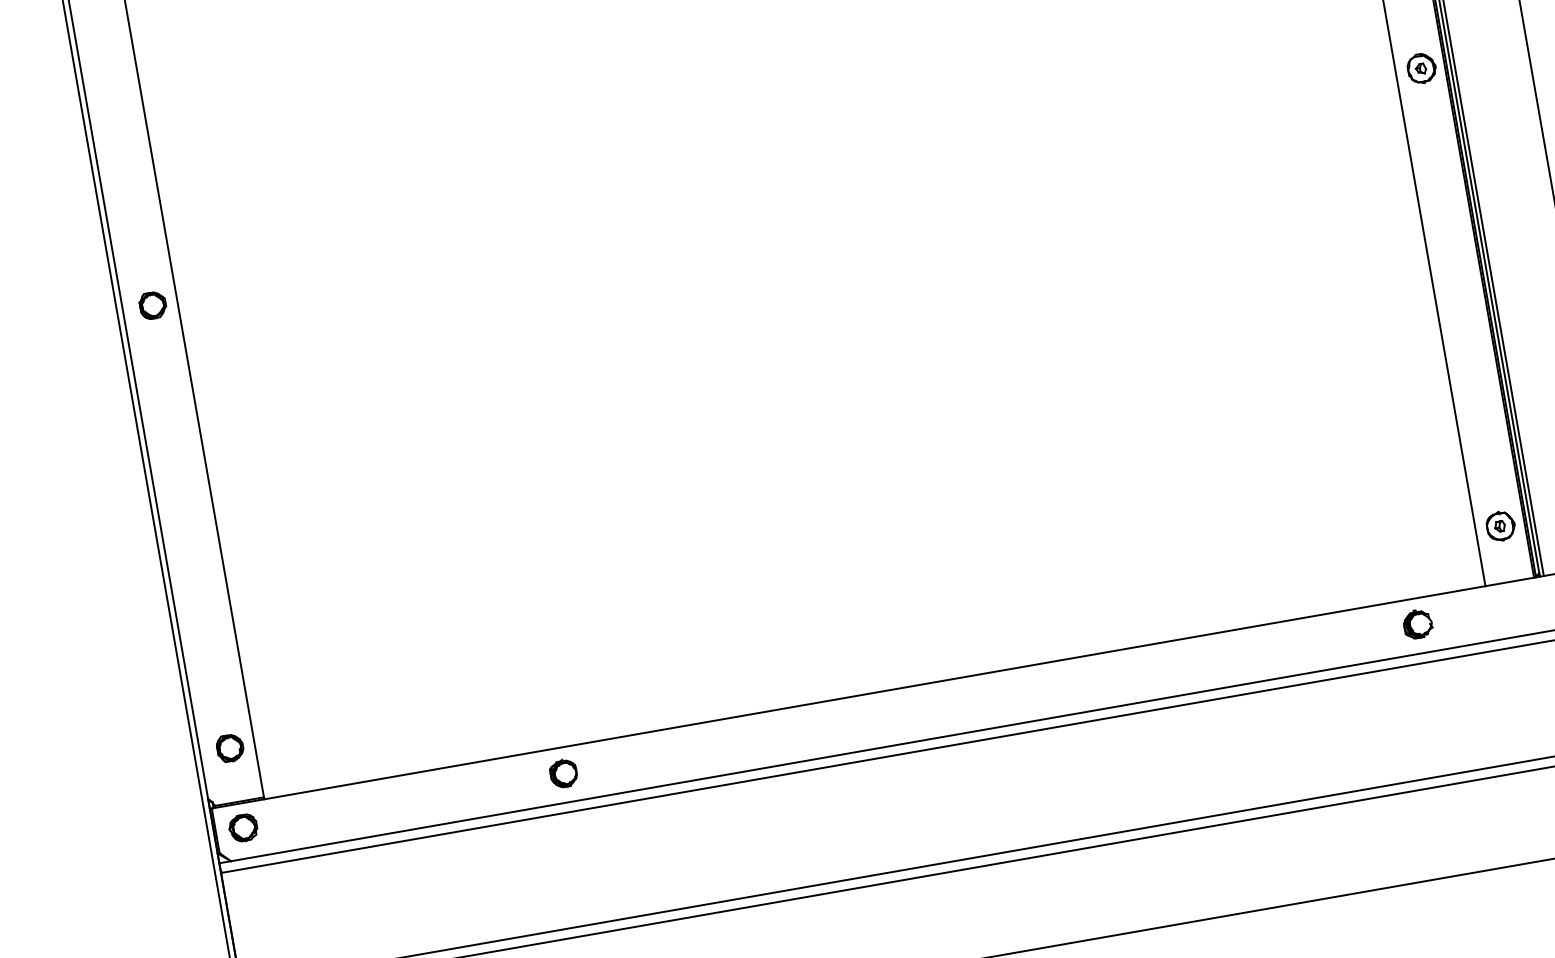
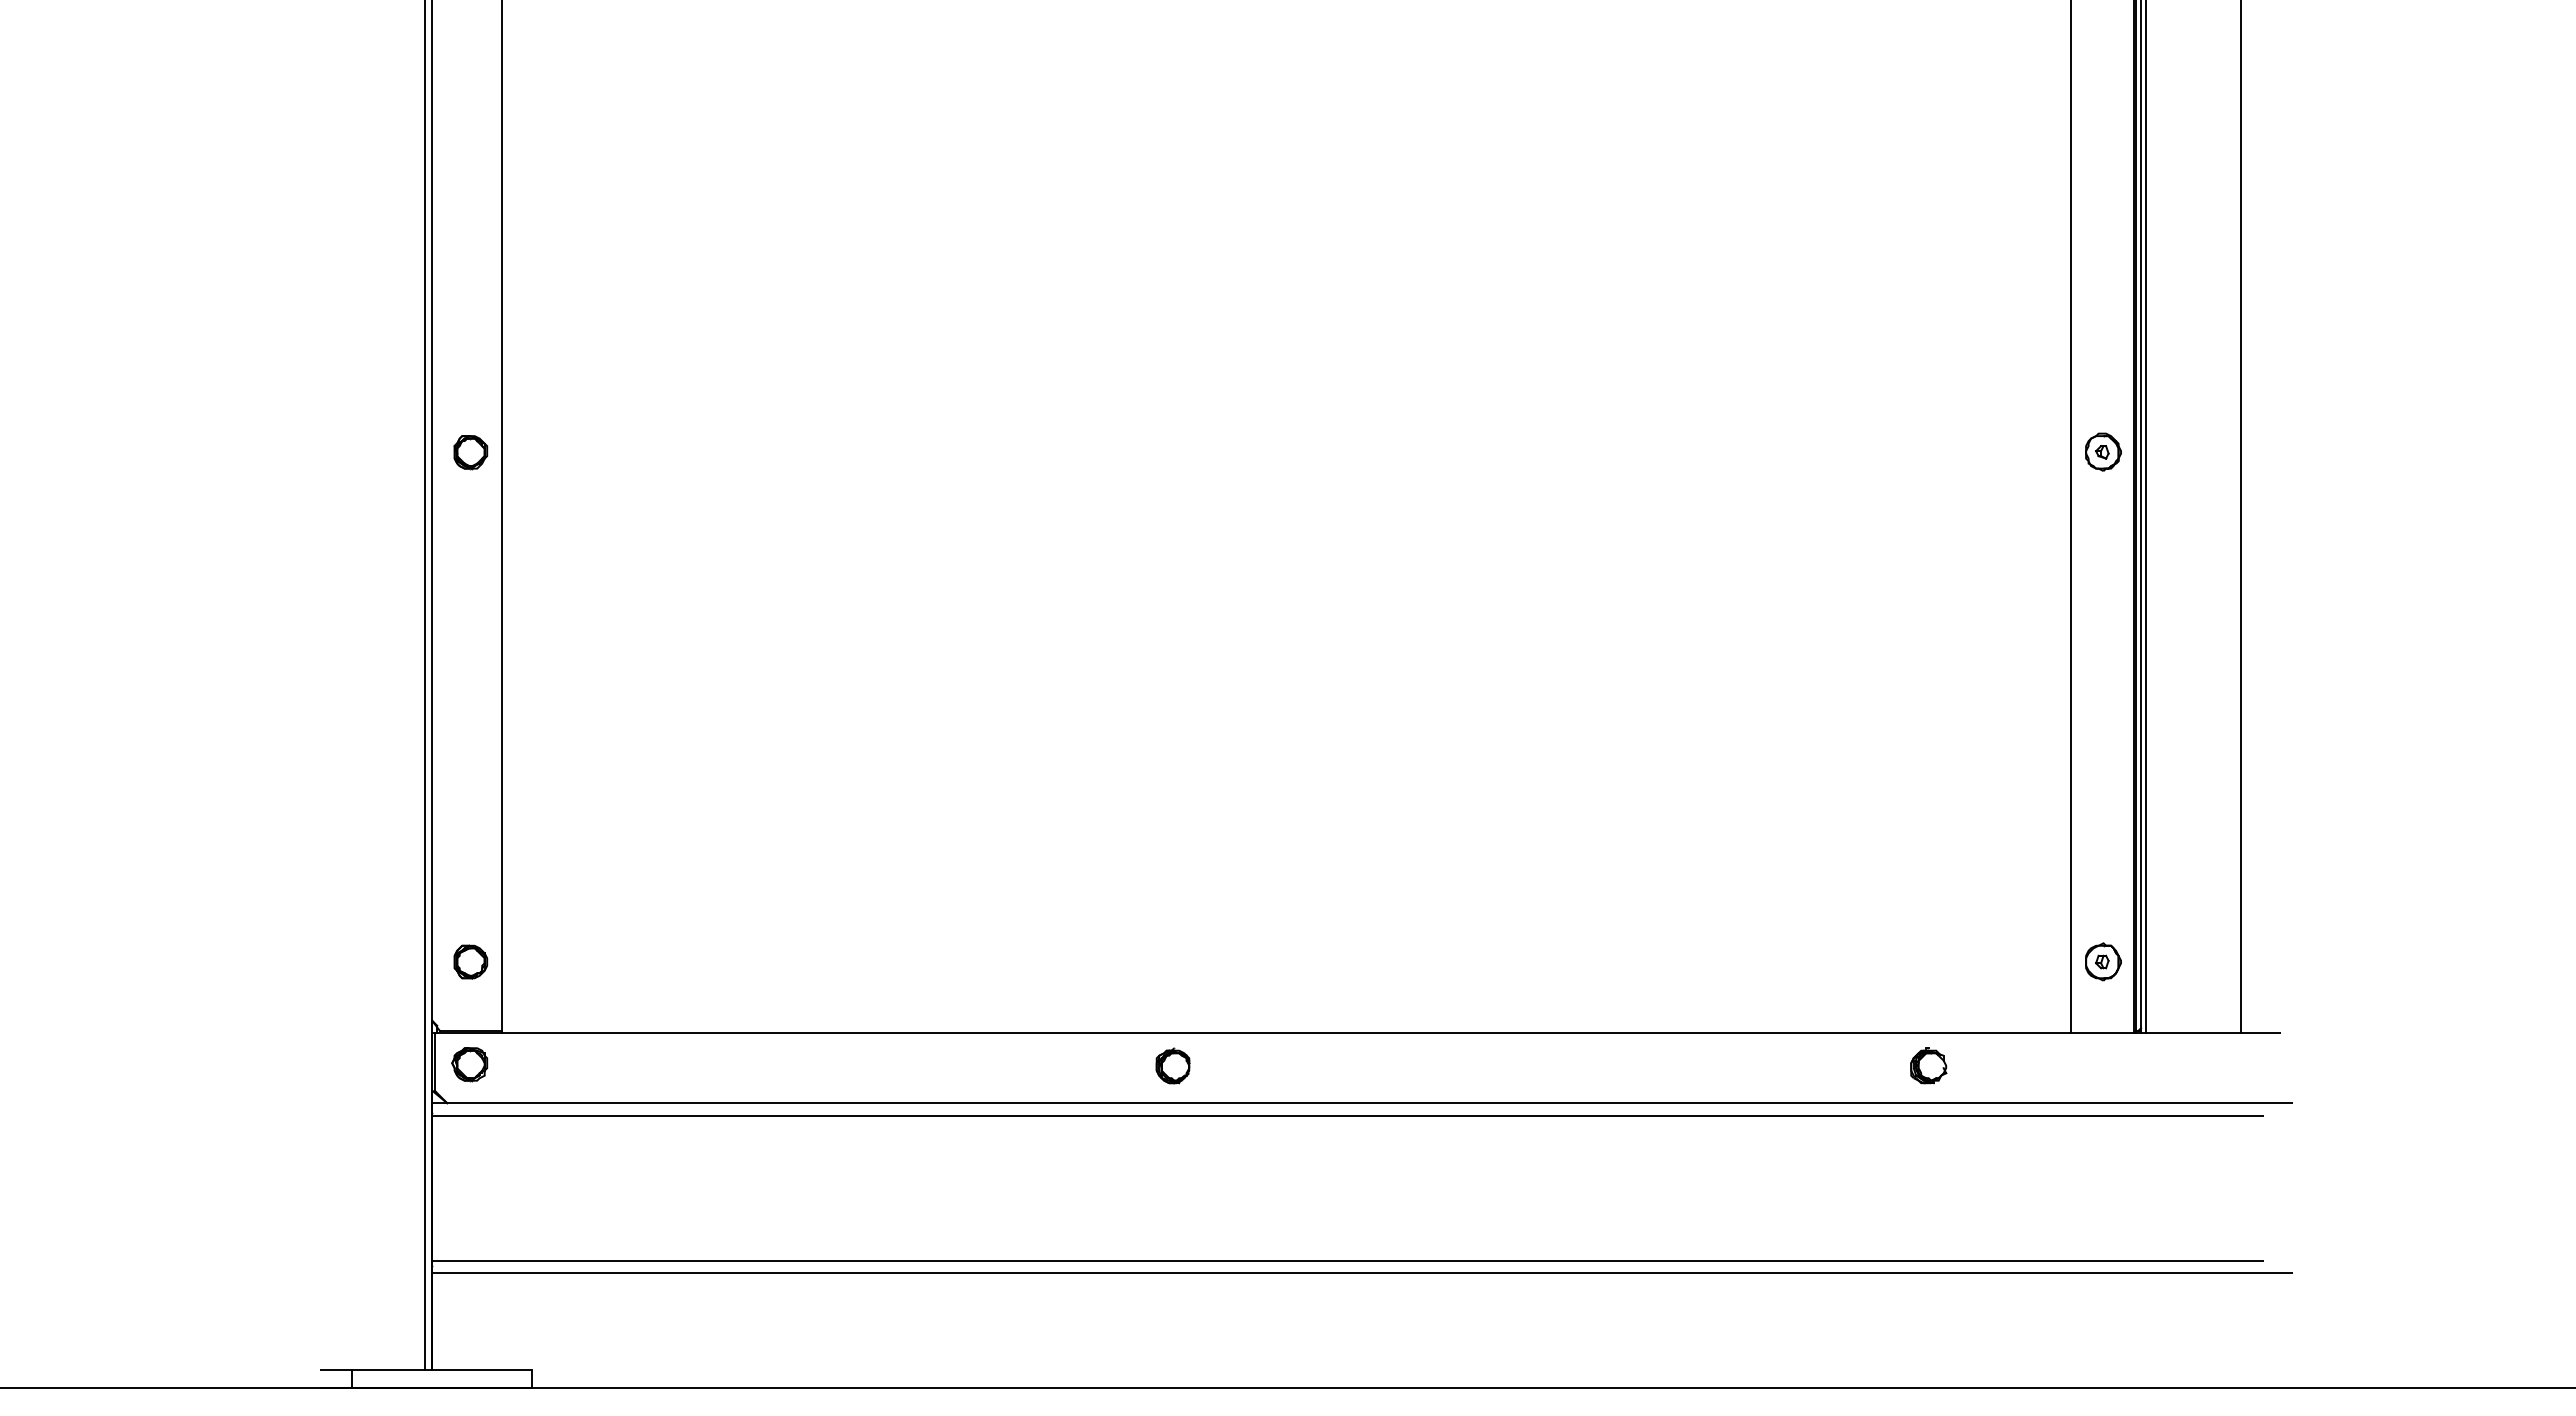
part: (1421, 68) -> (2103, 451), moved
part: (152, 305) -> (470, 452), moved
part: (1417, 623) -> (1928, 1065), moved
part: (563, 773) -> (1172, 1065), moved

